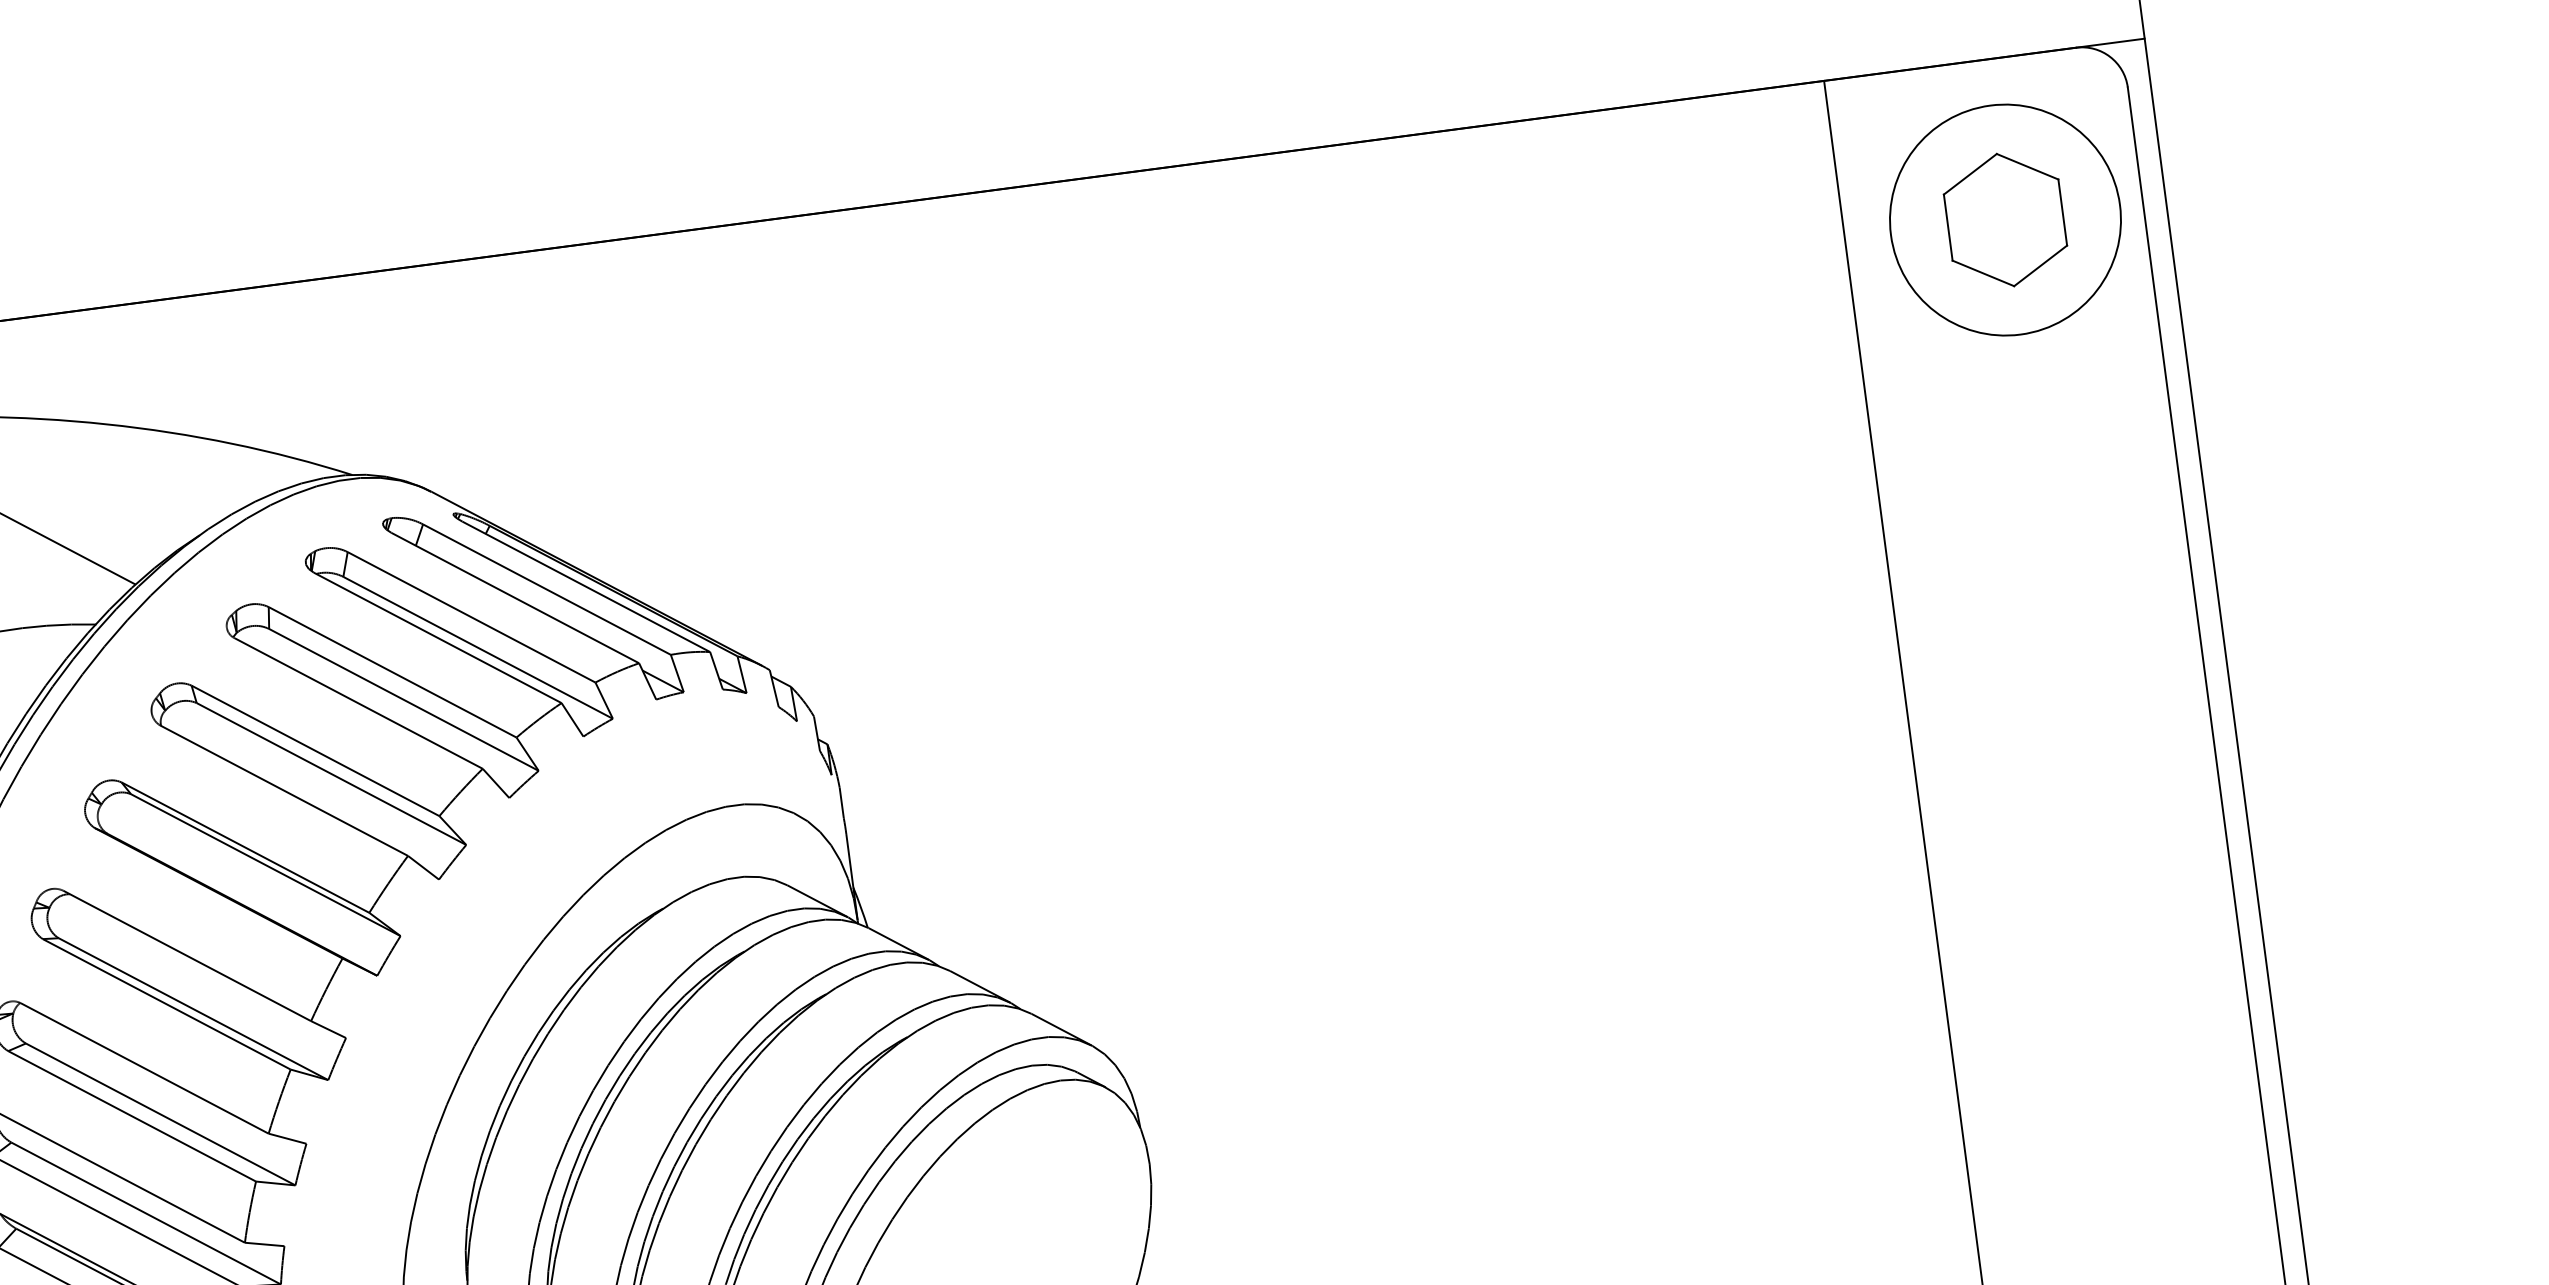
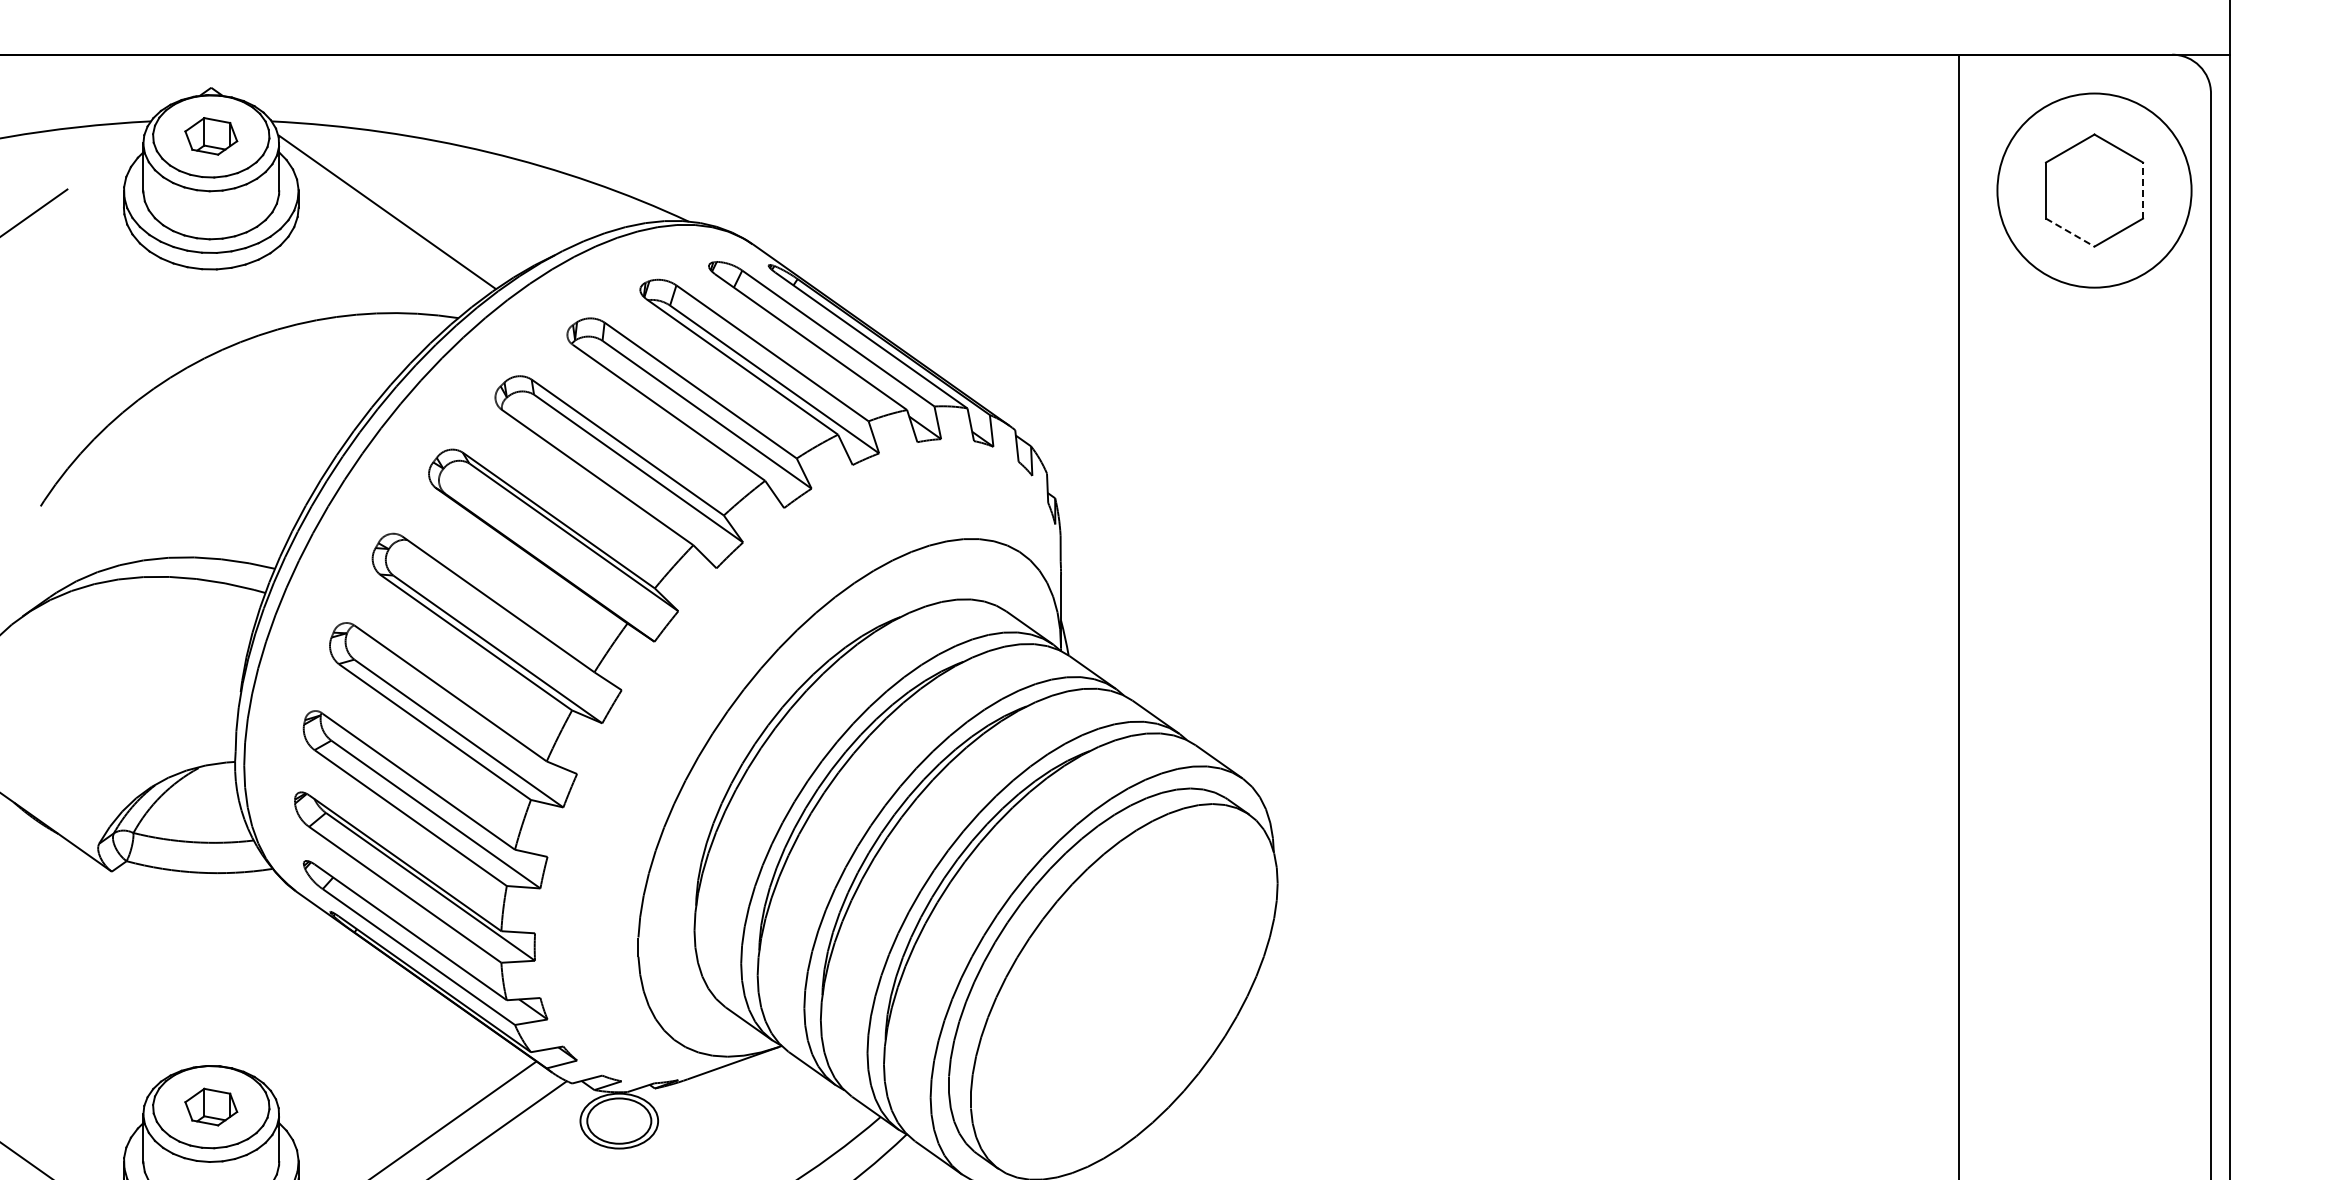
line: (2063, 212) -> (2143, 190), solid -> dashed
line: (1983, 273) -> (2070, 232), solid -> dashed

